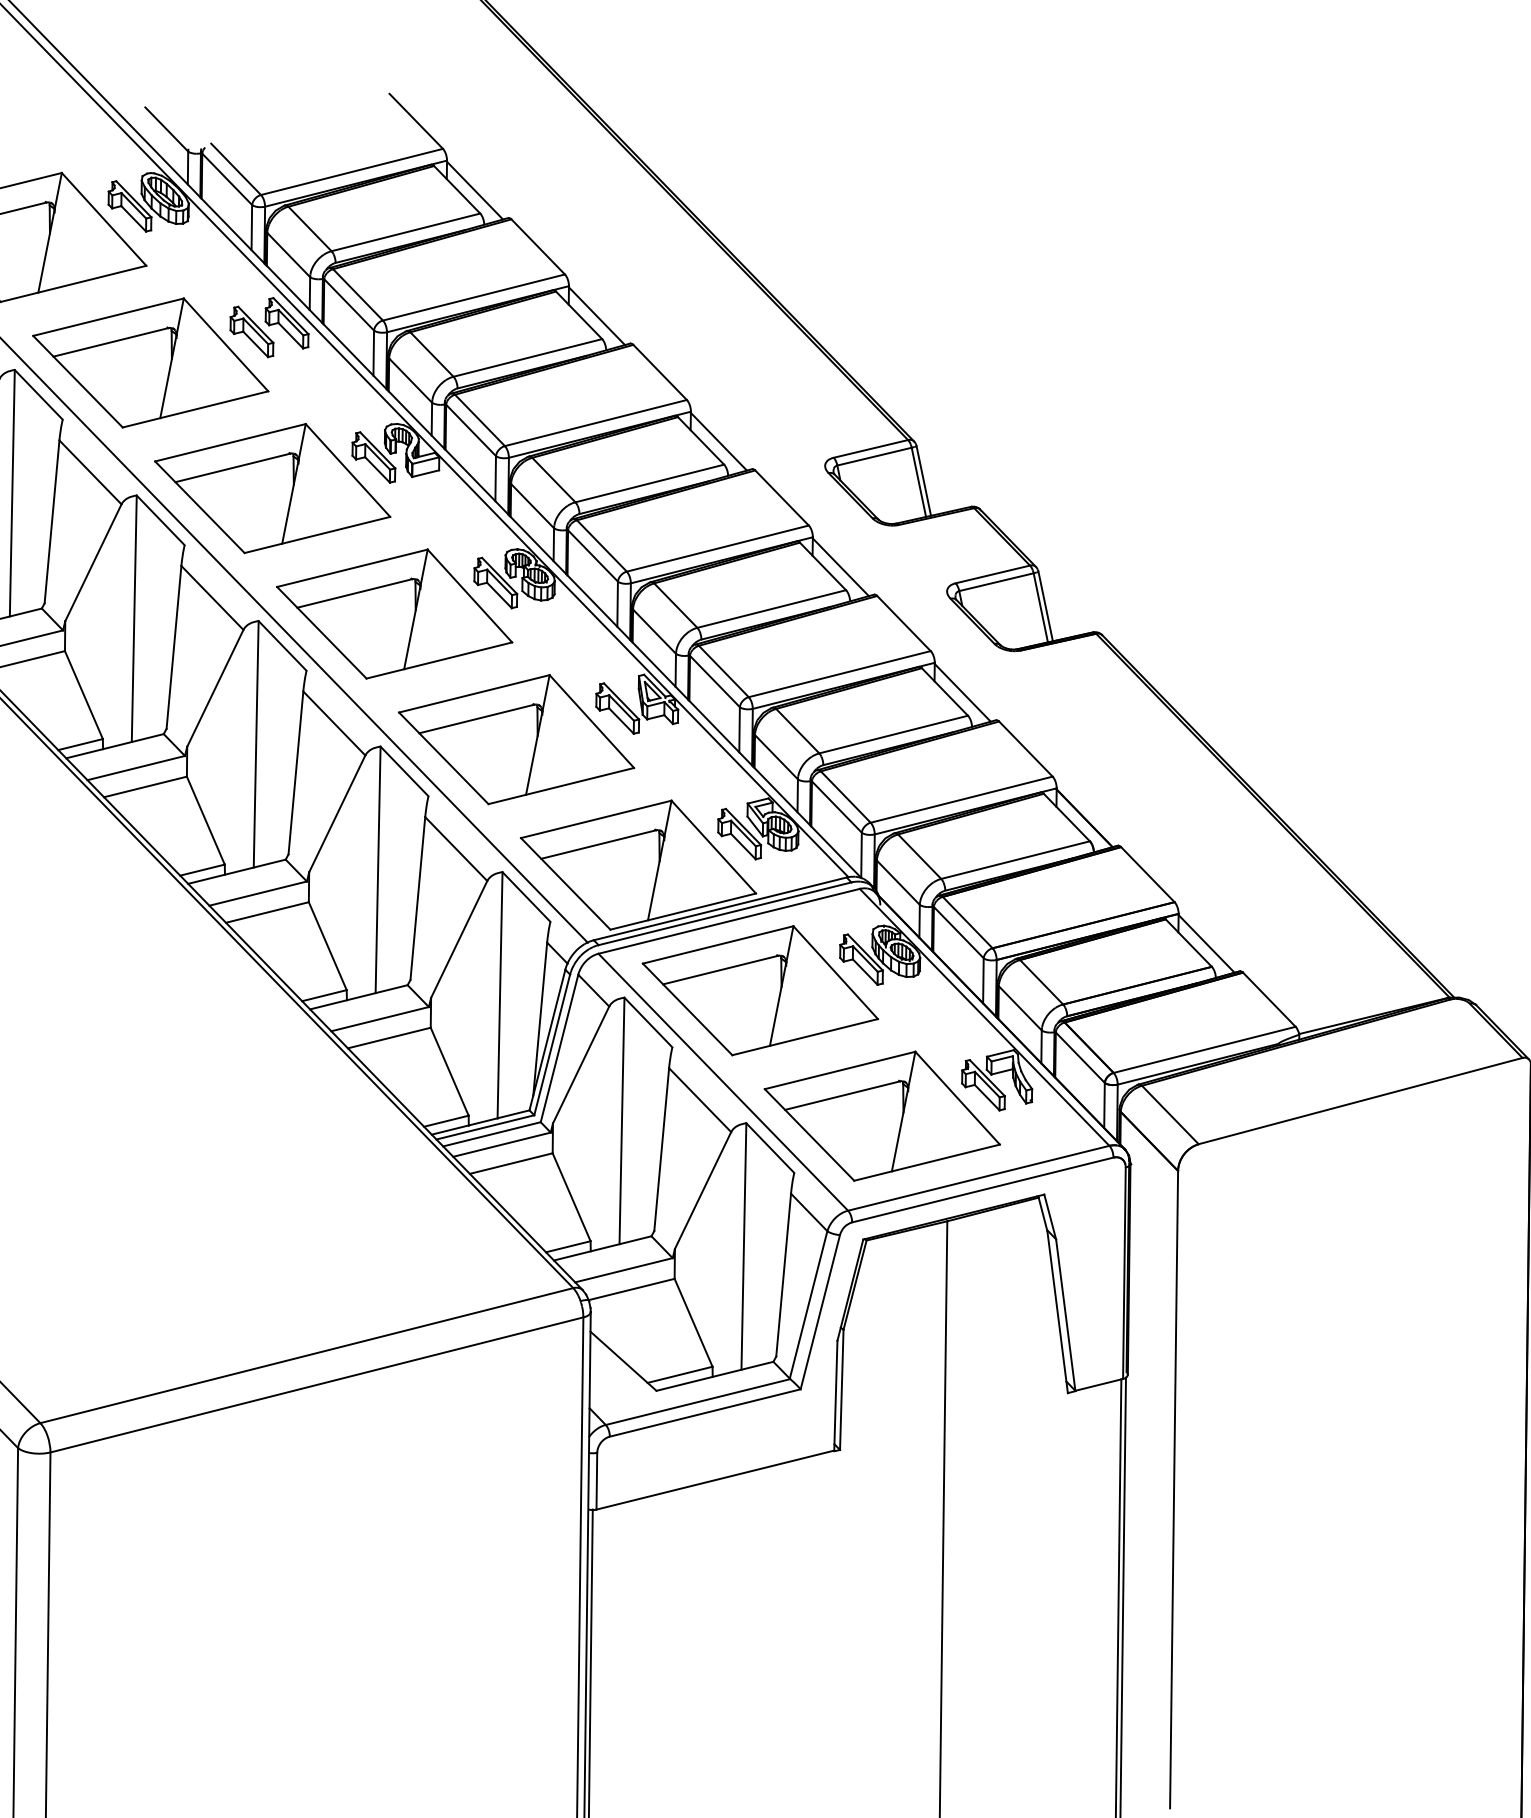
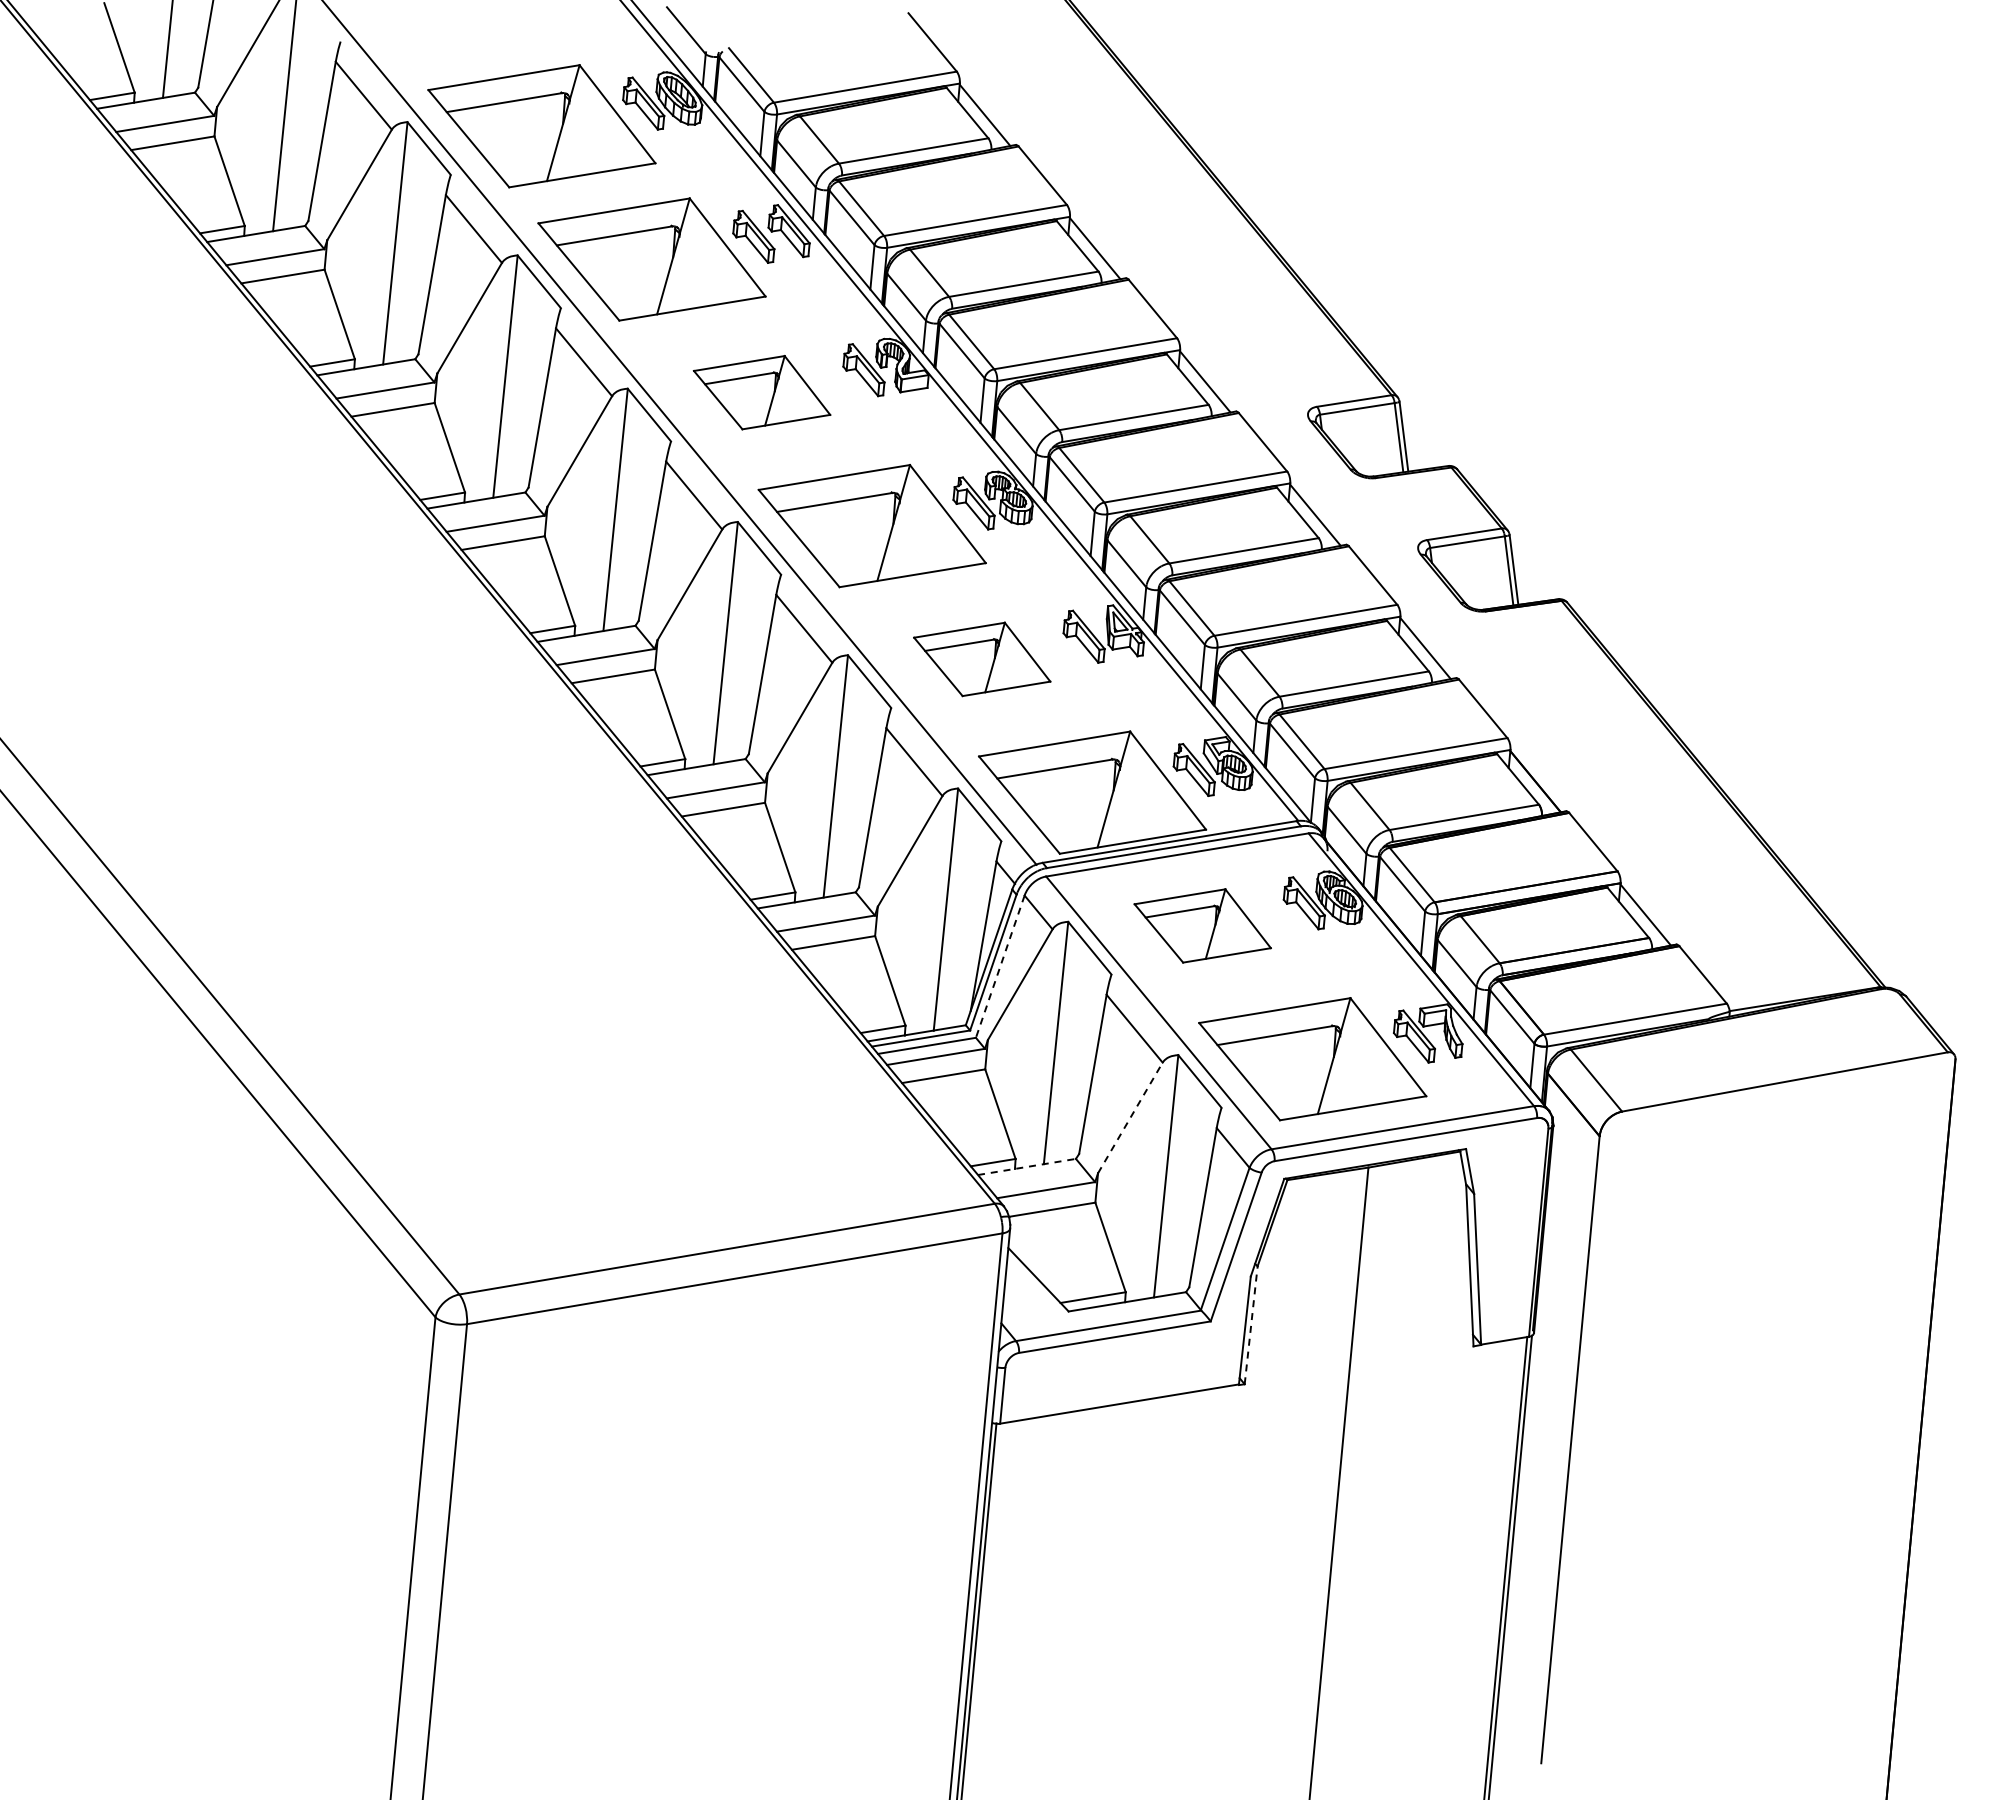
part: (271, 488) -> (761, 392), size x0.6
part: (515, 740) -> (981, 659), size x0.6
part: (760, 990) -> (1202, 925), size x0.6
line: (559, 1049) -> (1000, 967), solid -> dashed
line: (703, 1190) -> (1130, 1117), solid -> dashed
line: (602, 1247) -> (1026, 1166), solid -> dashed
line: (842, 1389) -> (1251, 1324), solid -> dashed

